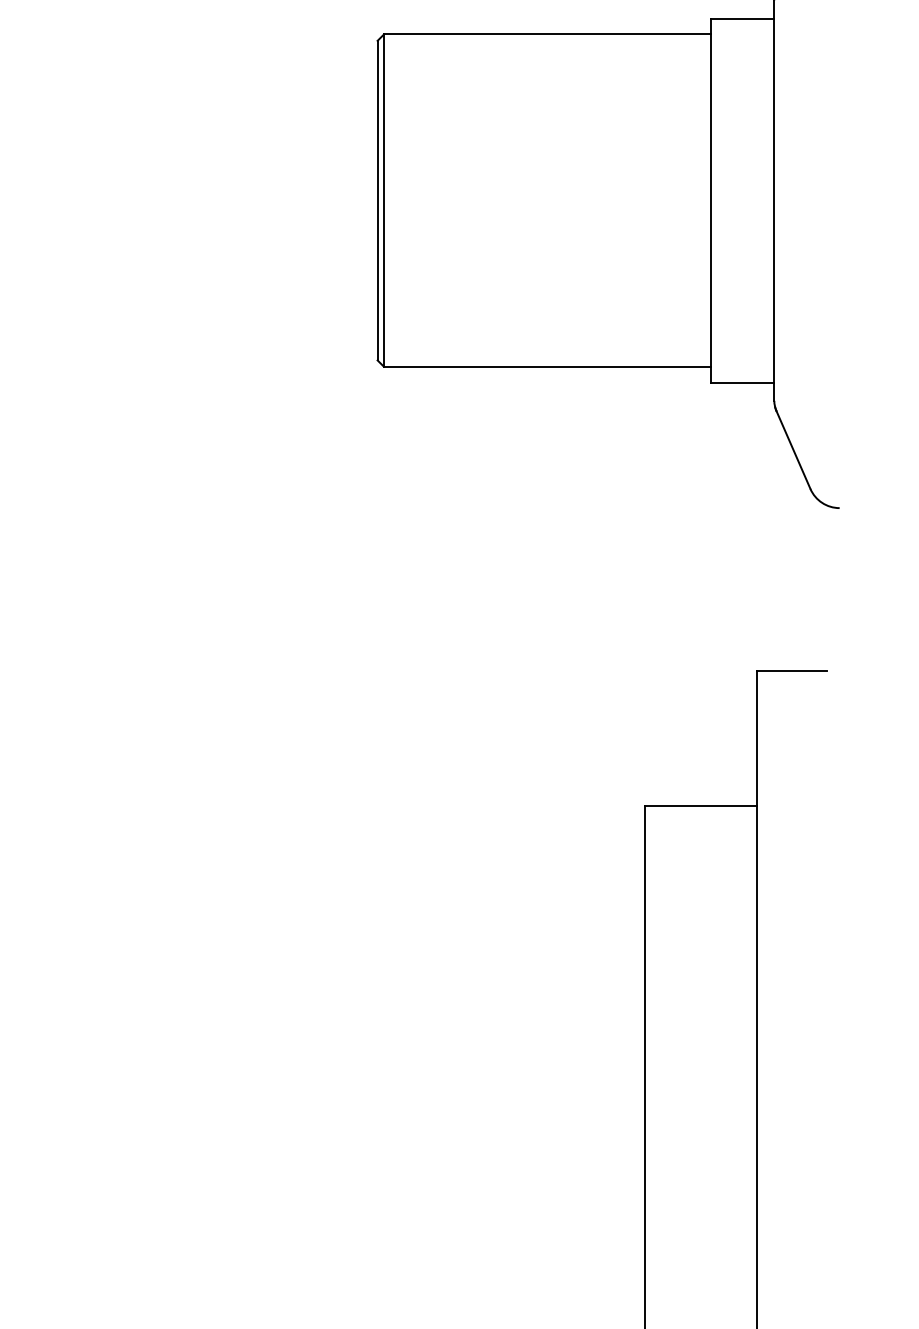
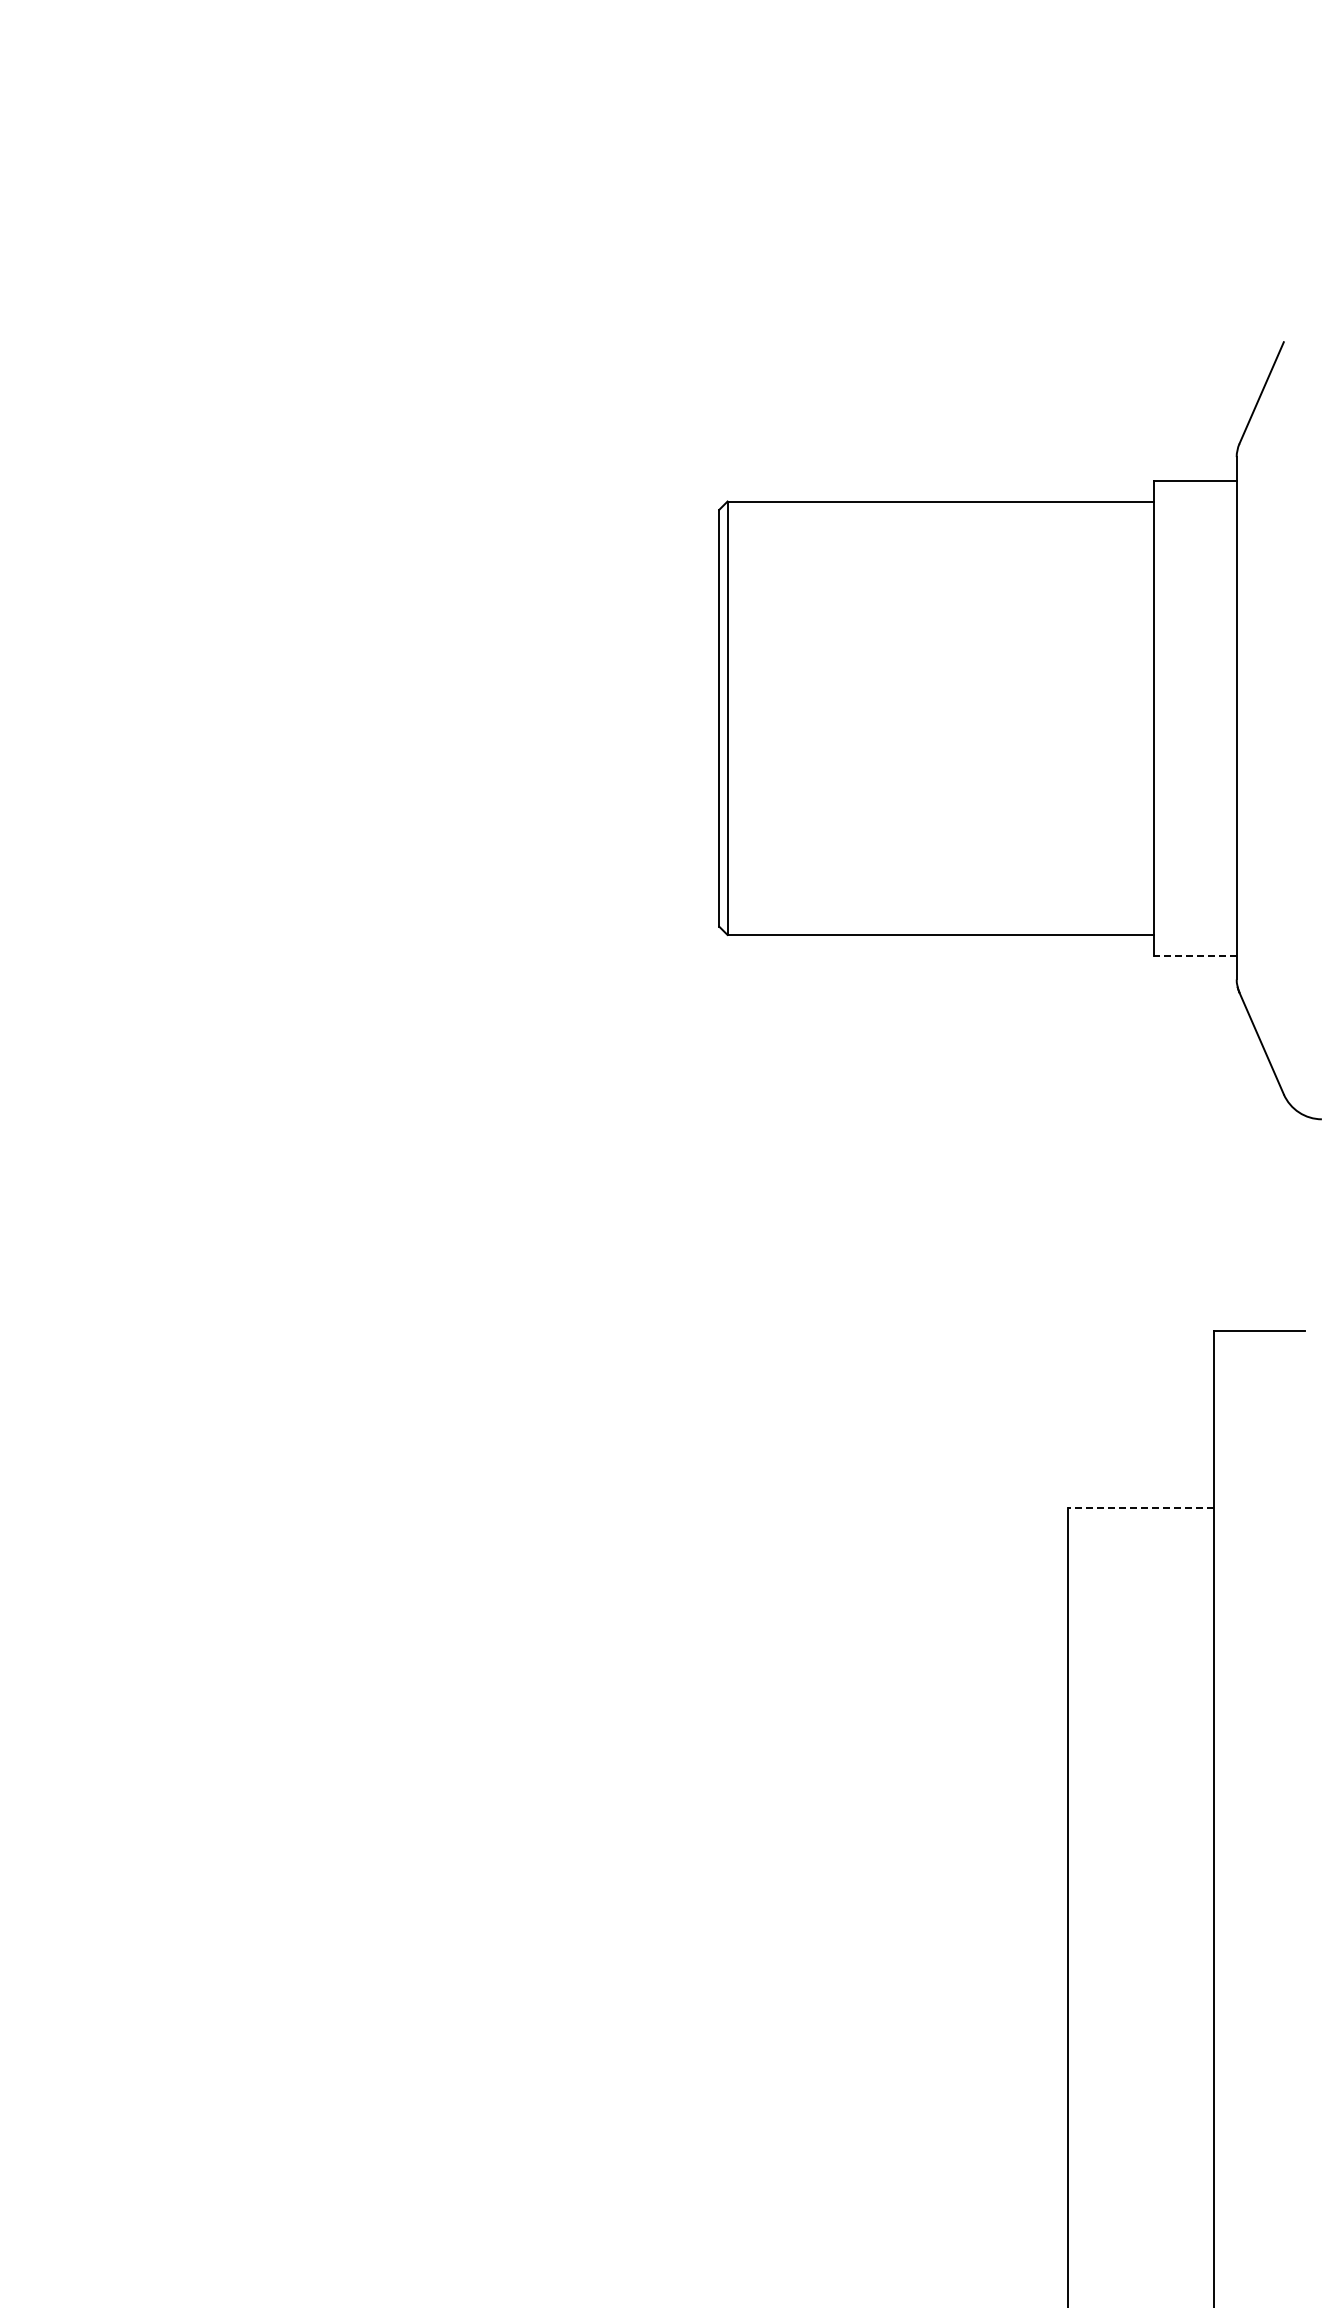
line: (741, 382) -> (1194, 955), solid -> dashed
line: (701, 805) -> (1141, 1507), solid -> dashed

